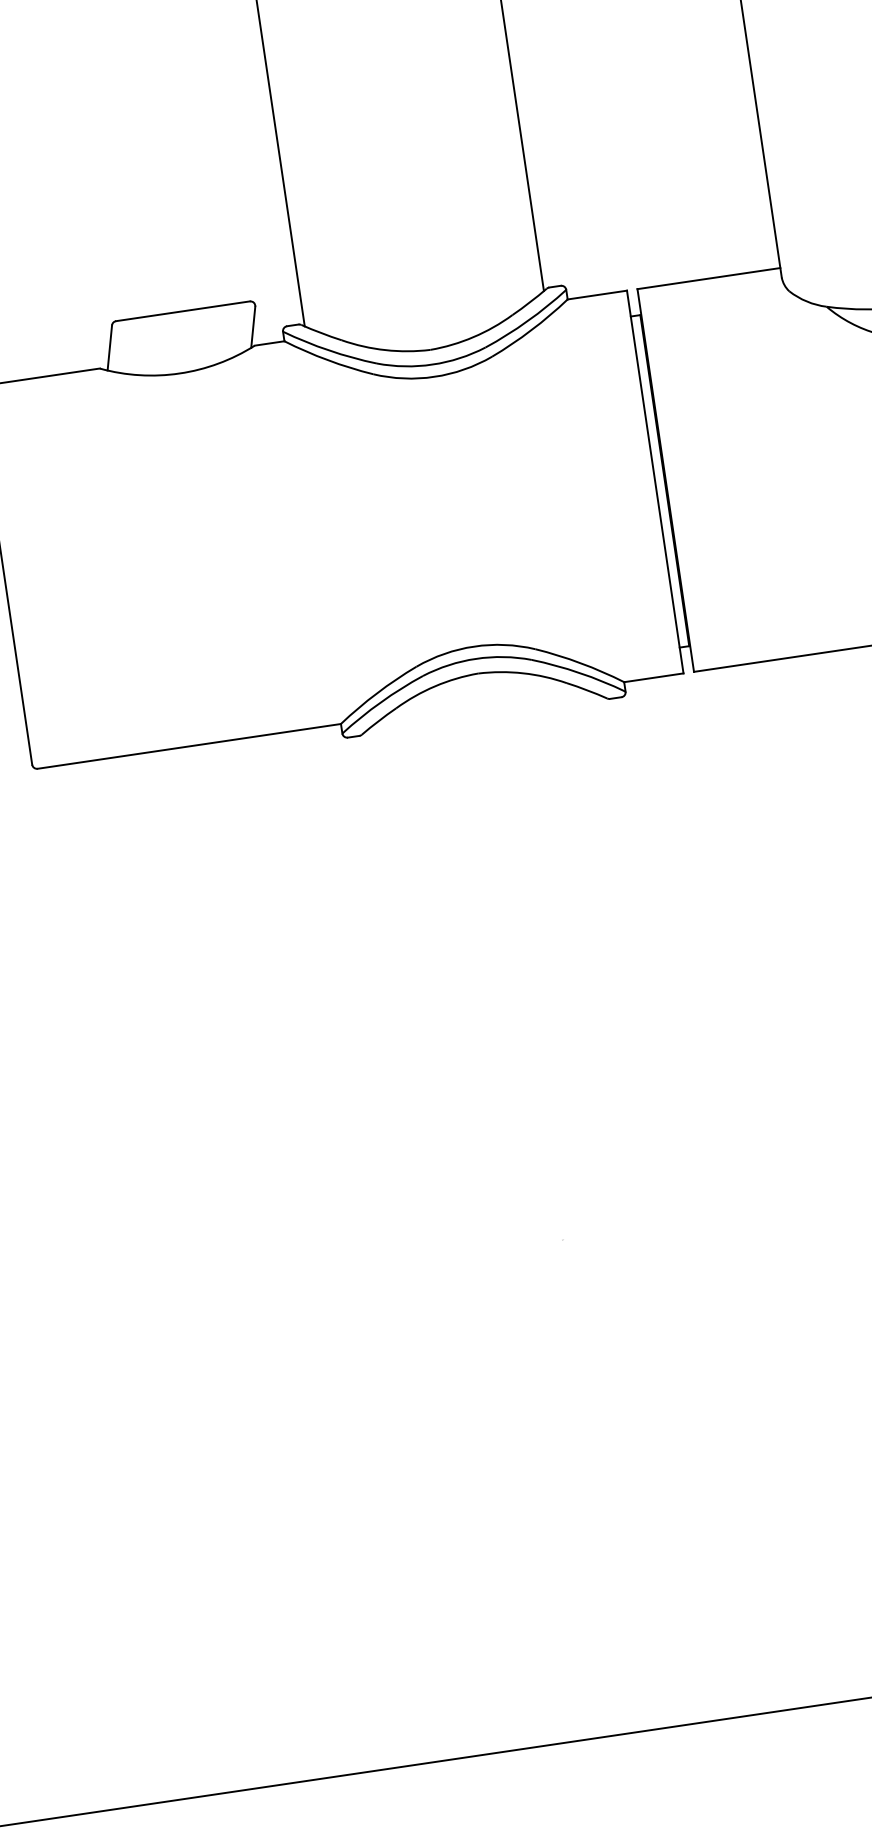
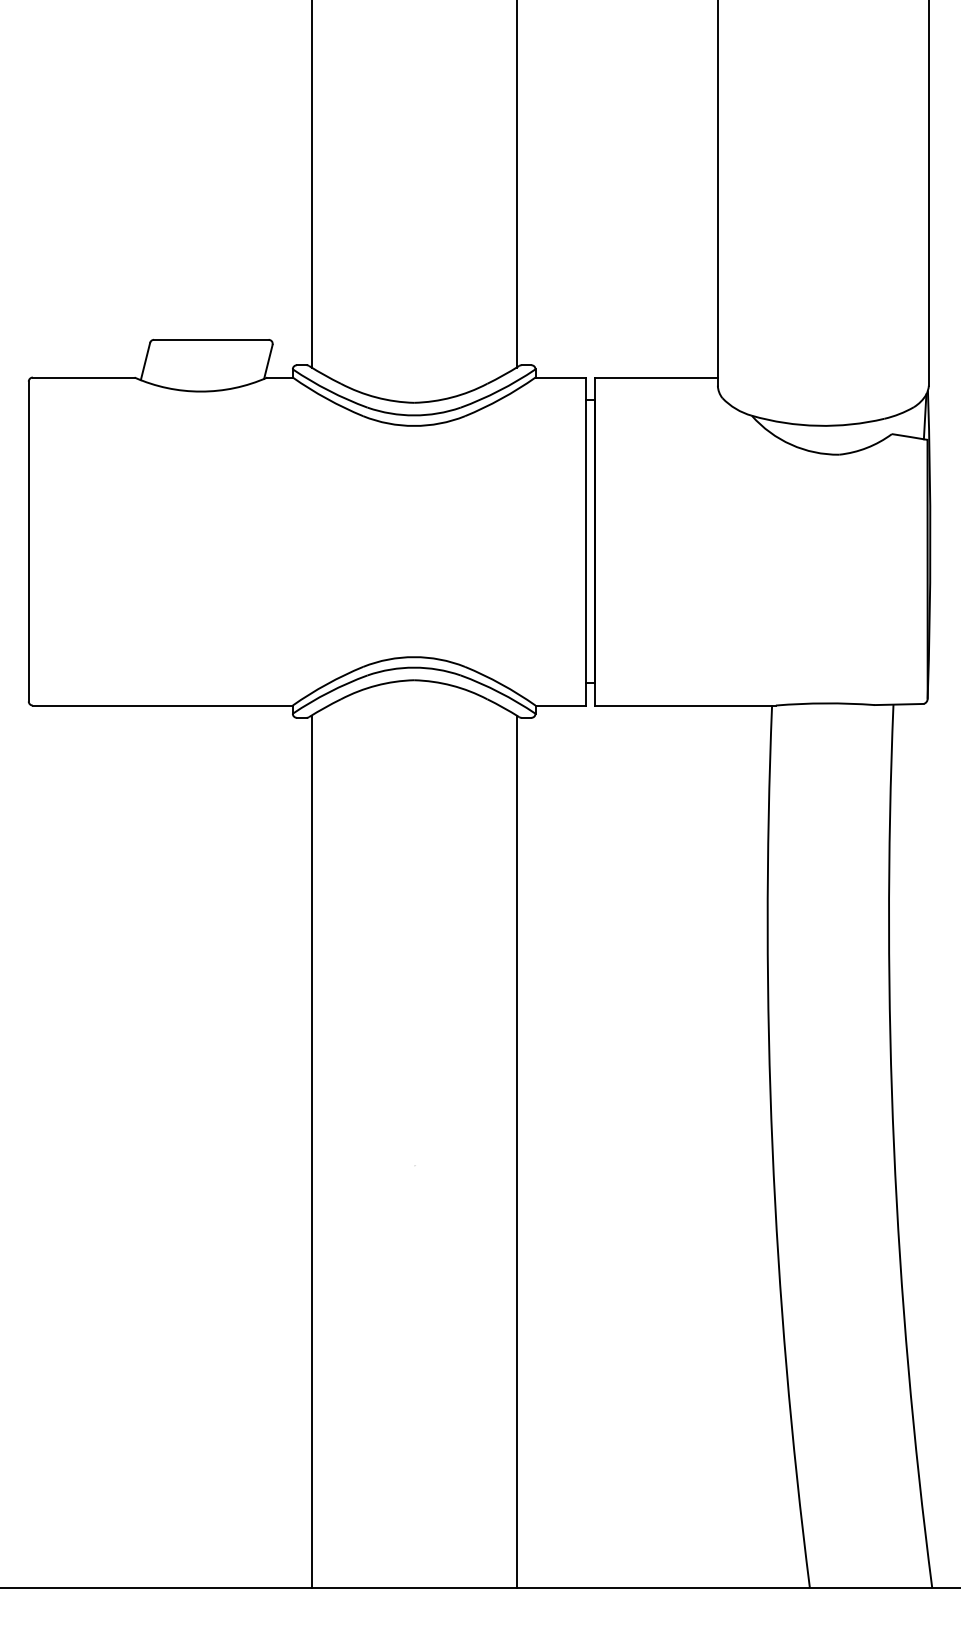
line: (678, 1205) -> (516, 1151), added
line: (439, 1241) -> (311, 1151), added

